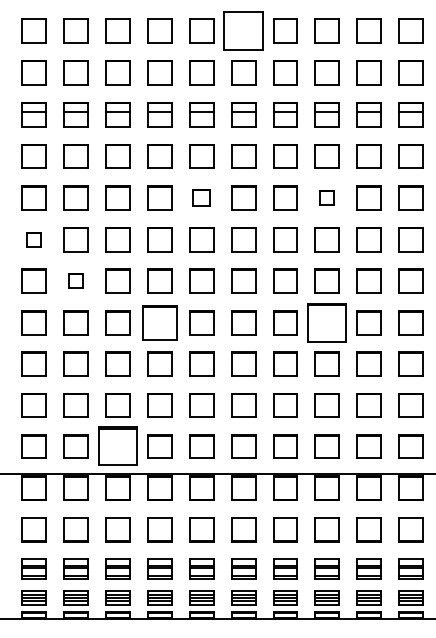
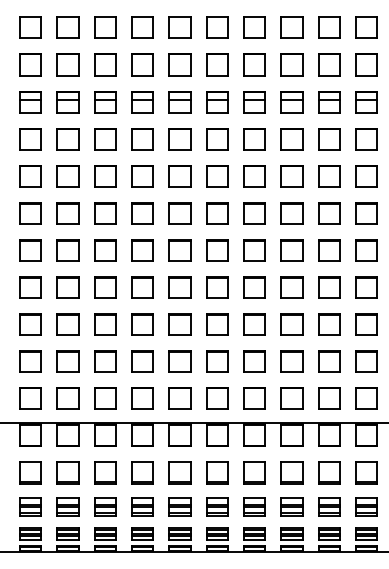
part: (243, 30) -> (217, 27), size x0.62
part: (201, 197) -> (179, 176), size x1.43
part: (326, 197) -> (291, 176), size x1.67
part: (34, 239) -> (30, 213), size x1.67
part: (75, 280) -> (67, 250), size x1.67
part: (159, 322) -> (142, 287), size x0.71
part: (326, 322) -> (291, 287), size x0.62
part: (118, 446) -> (105, 398), size x0.62

